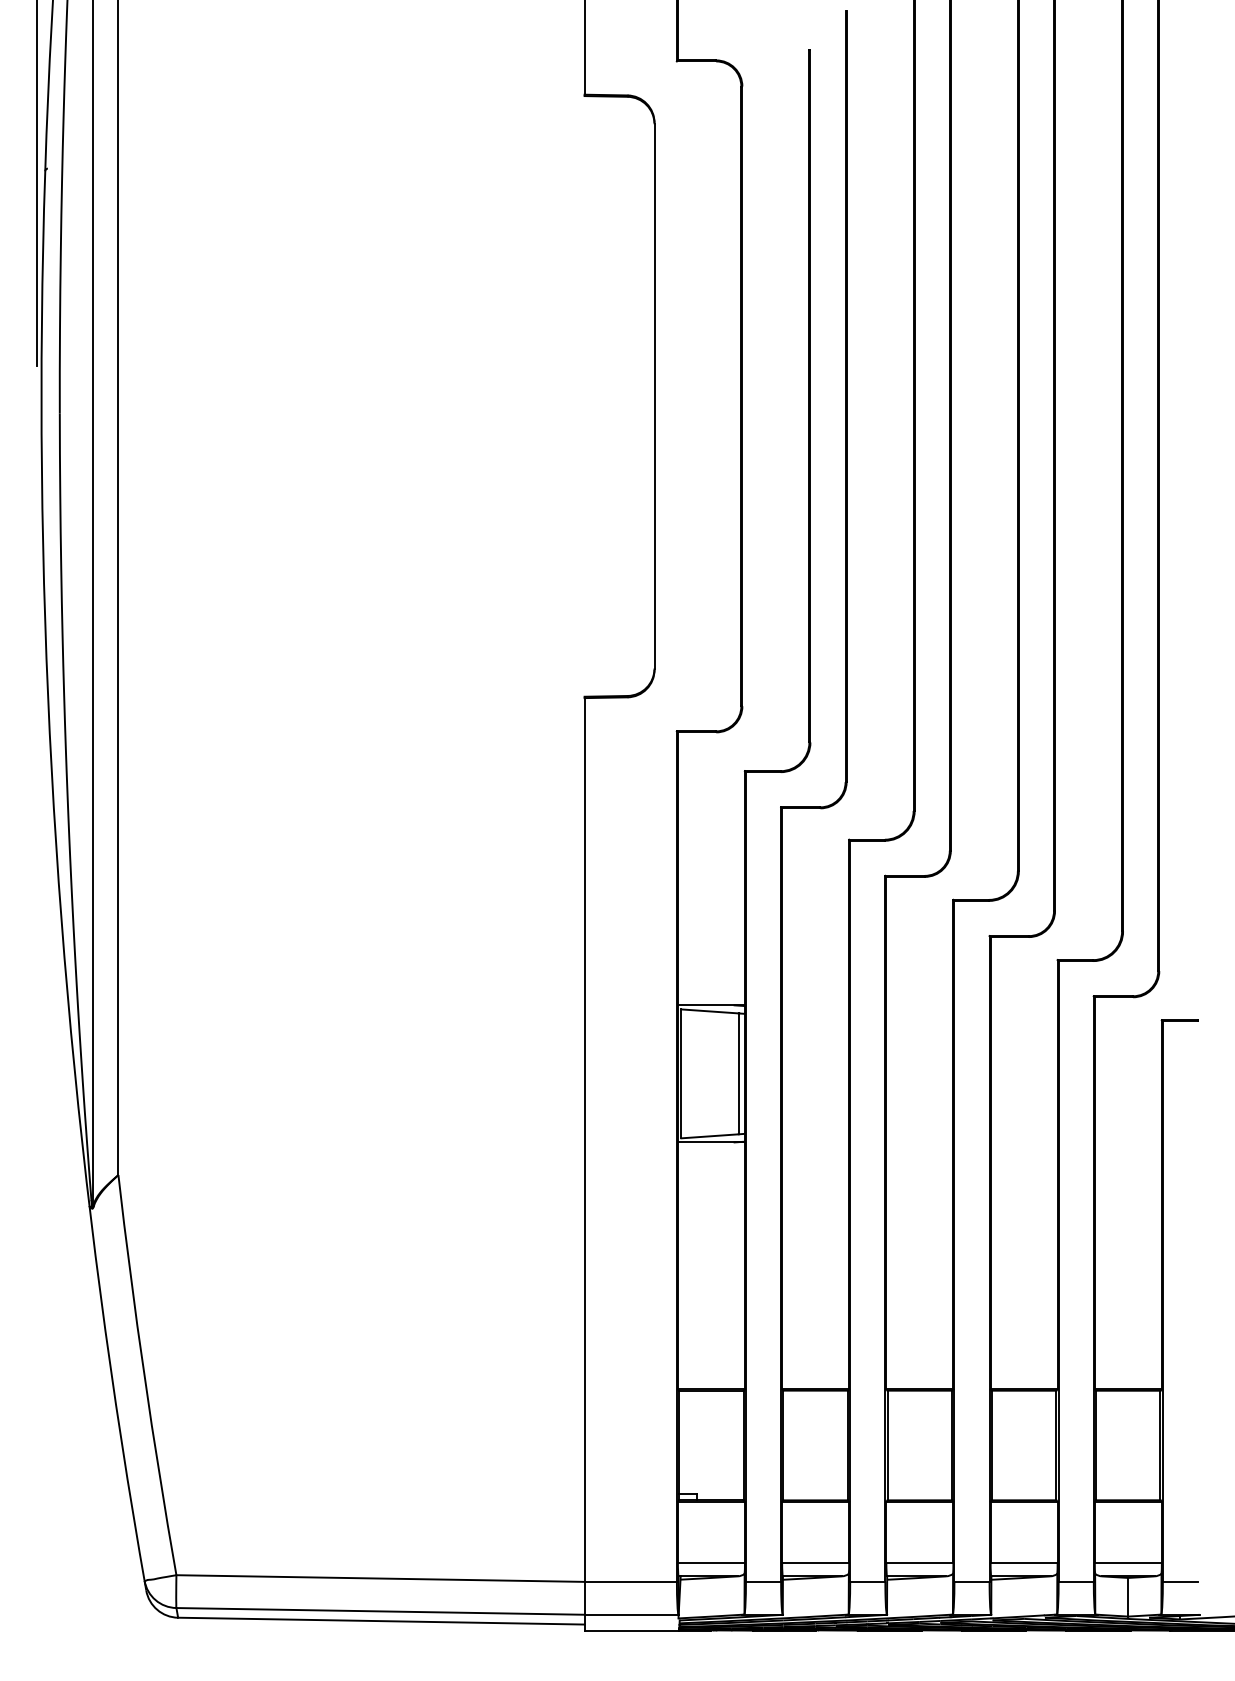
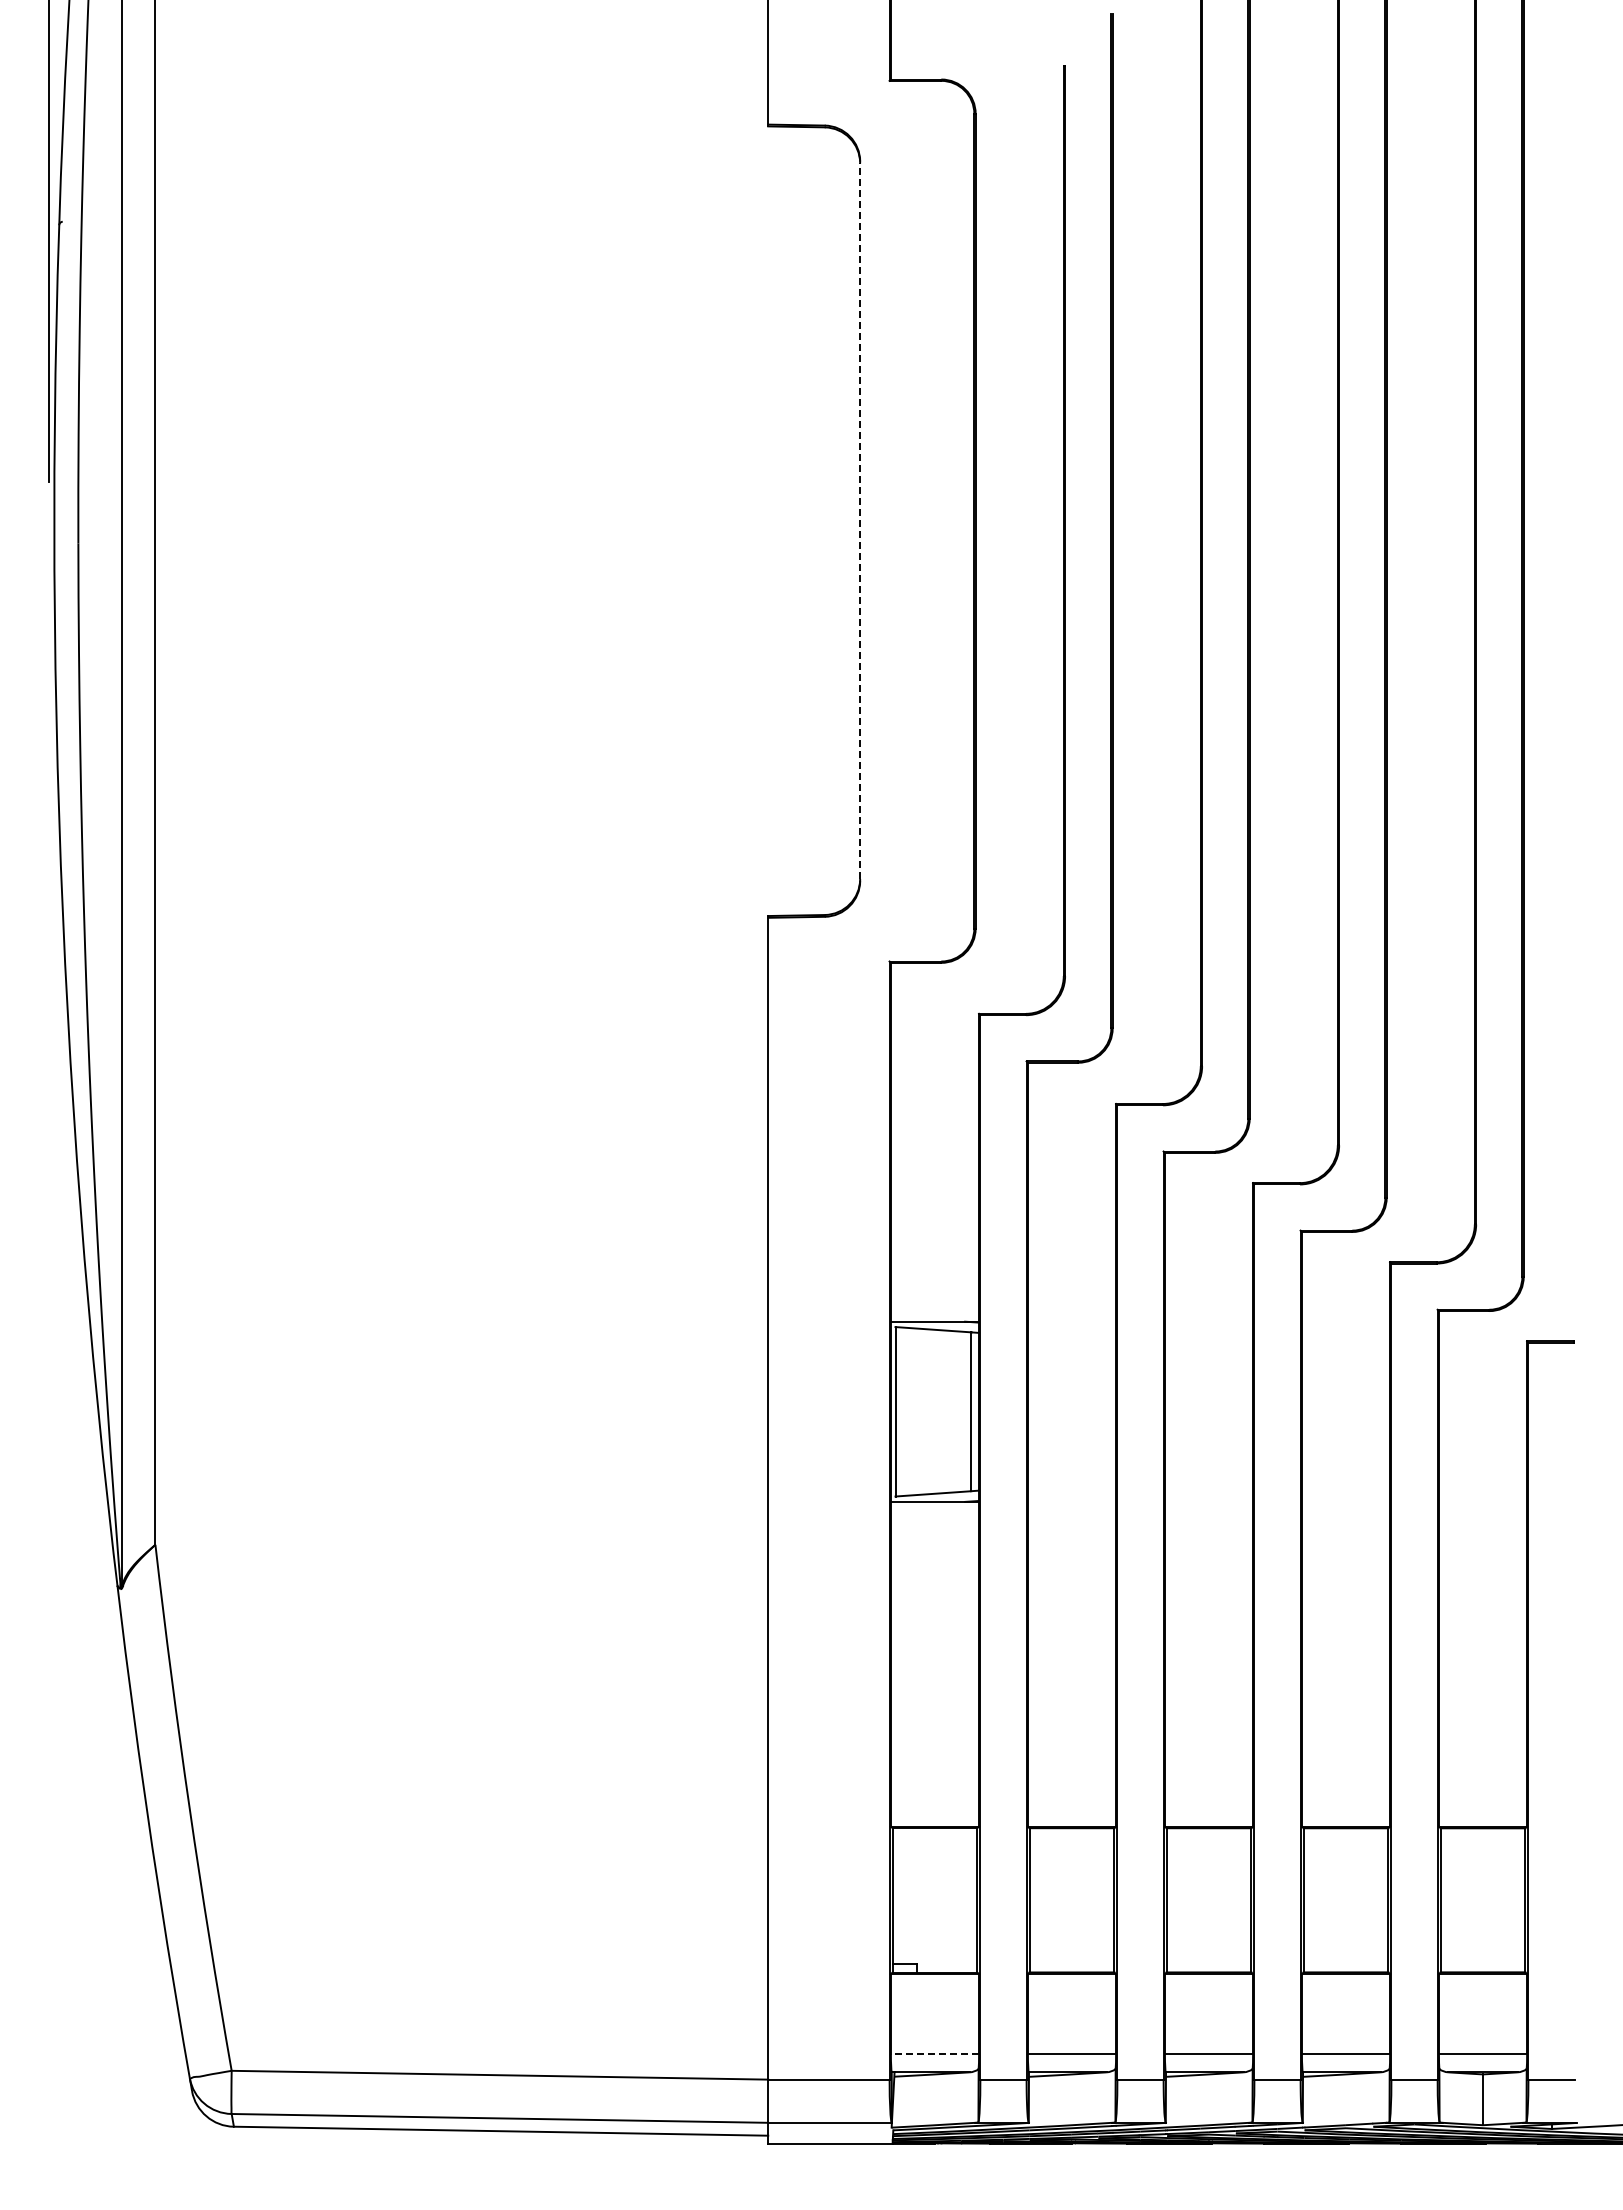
line: (654, 396) -> (860, 521), solid -> dashed
line: (711, 1562) -> (934, 2054), solid -> dashed

